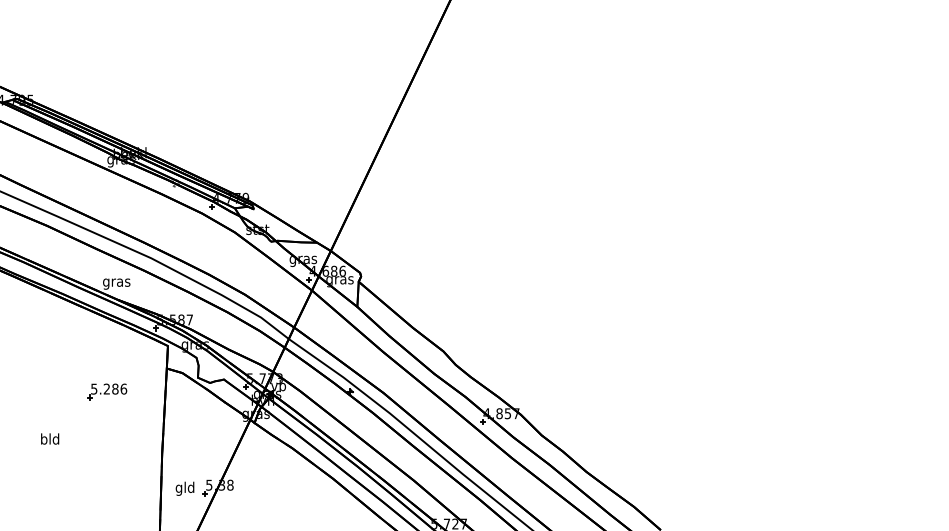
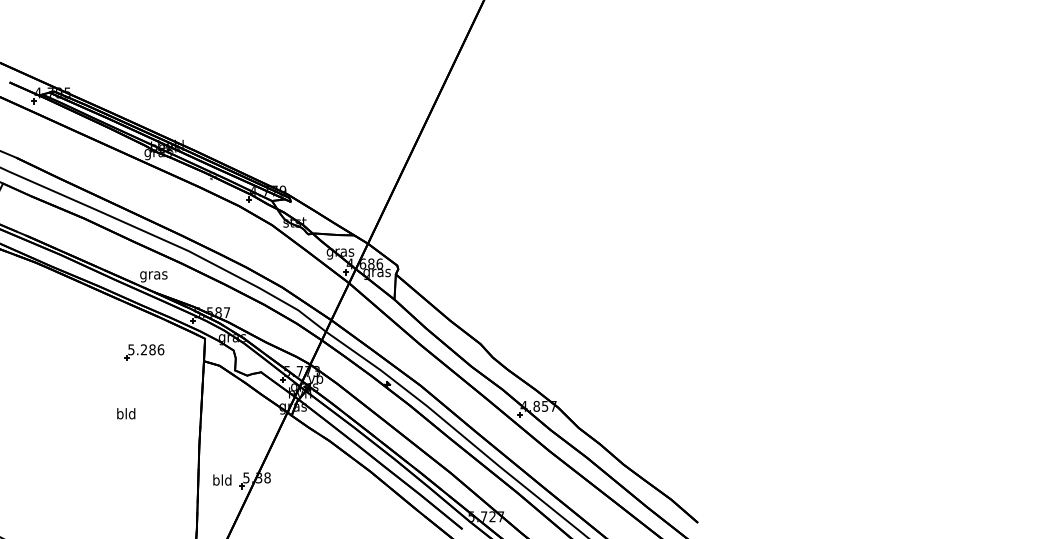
part: (107, 391) -> (144, 352), moved
text: (50, 438) -> (126, 413), moved
text: (178, 488) -> (215, 481), gld -> bld

